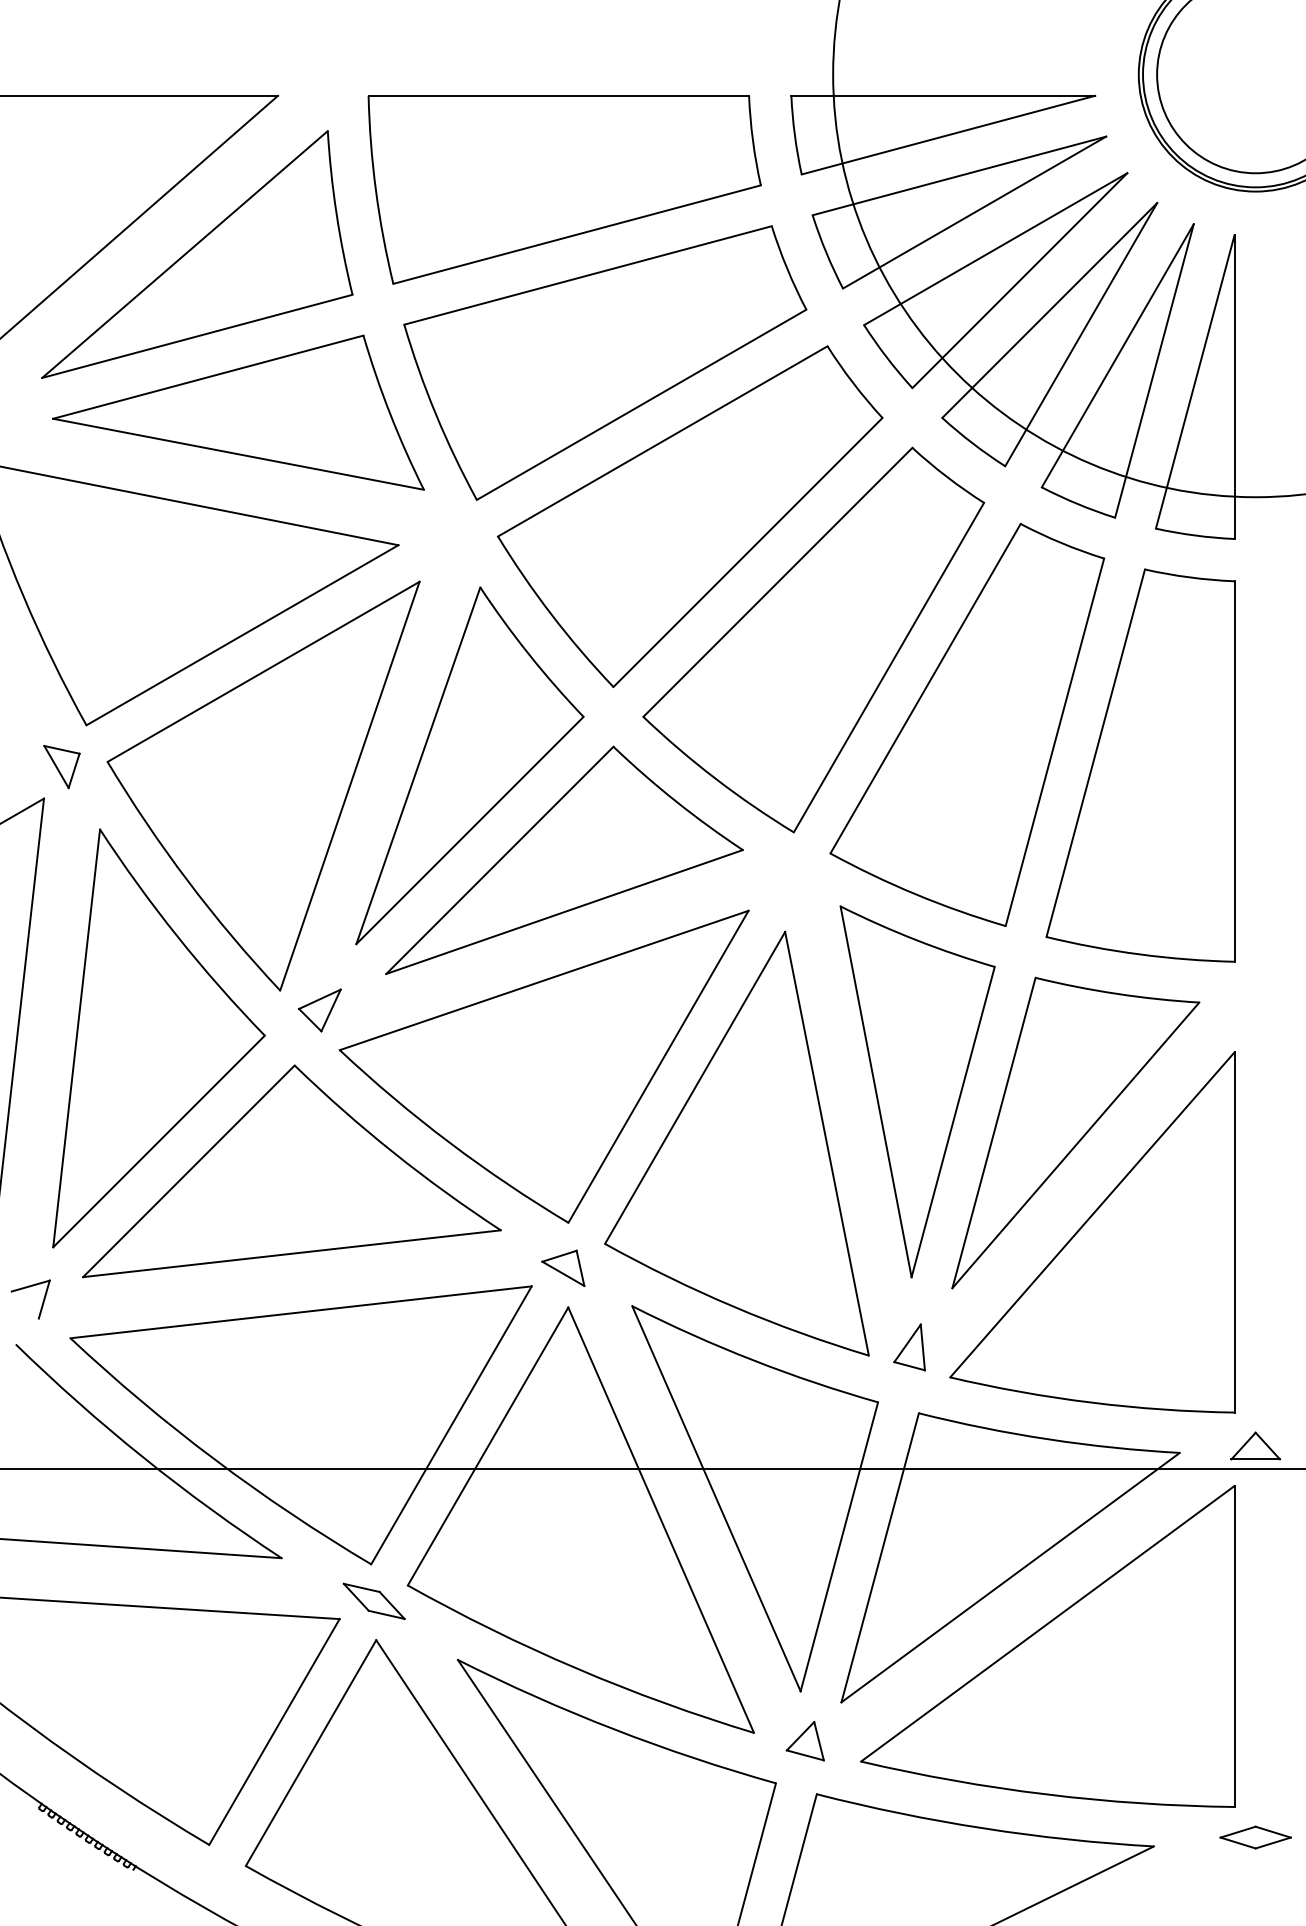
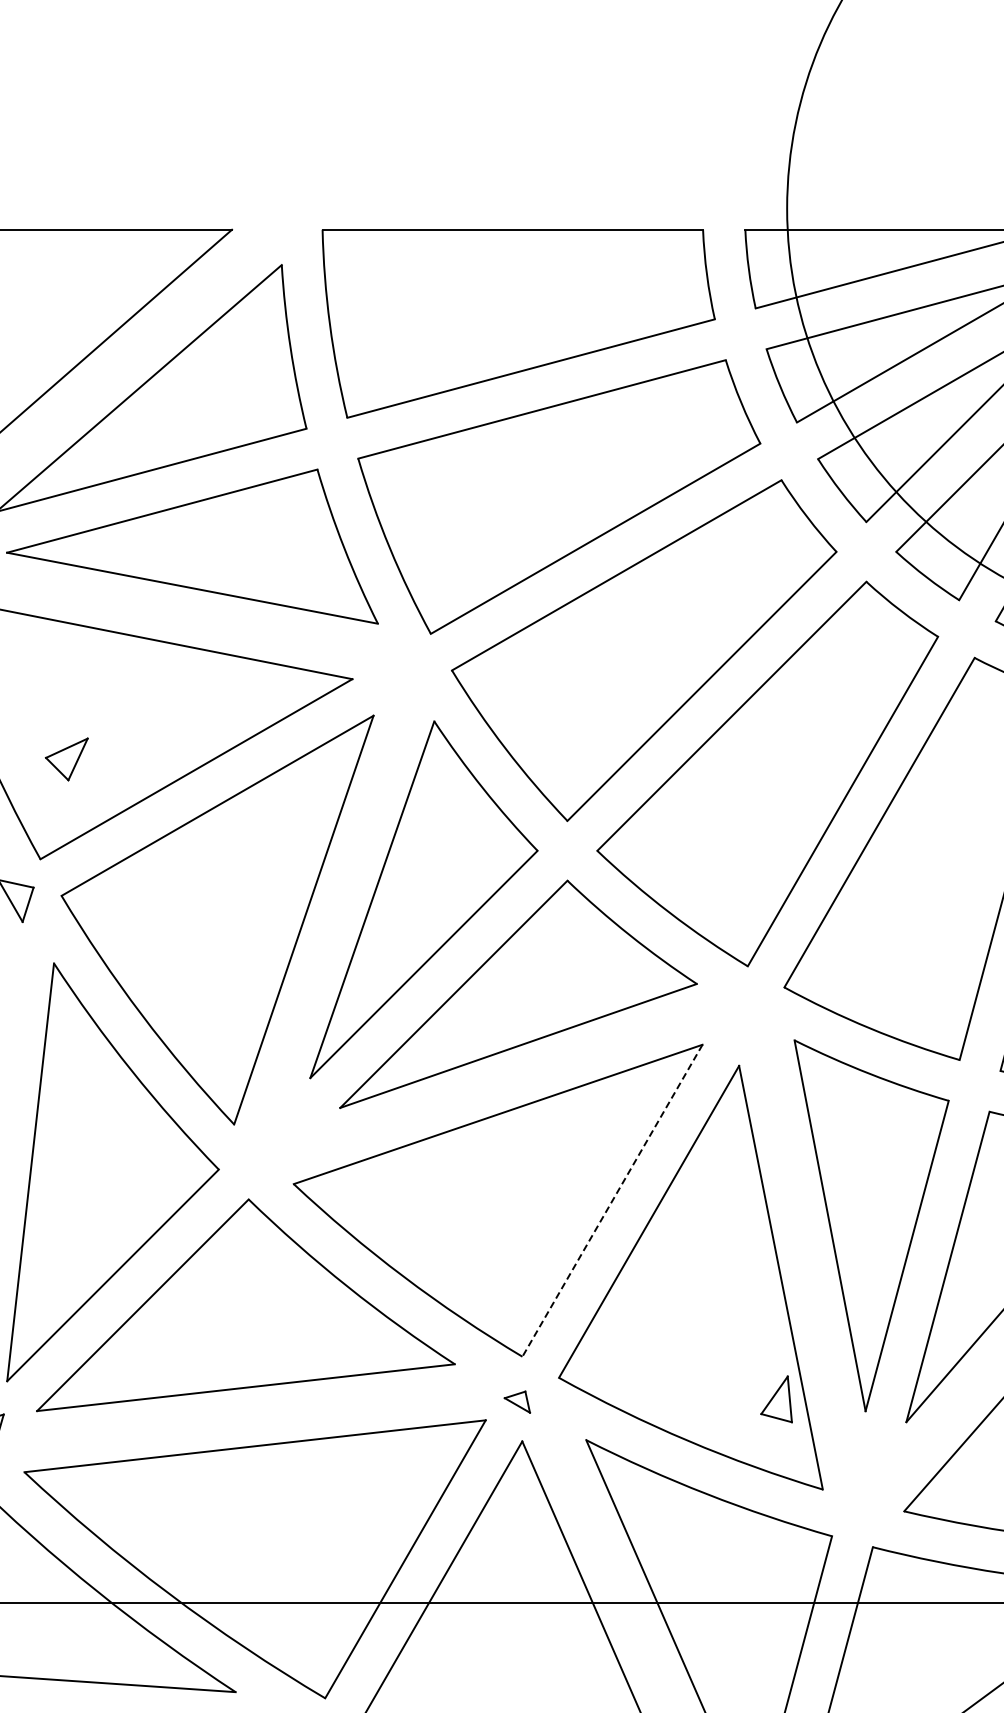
part: (319, 1010) -> (66, 759), moved
line: (658, 1067) -> (612, 1201), solid -> dashed
part: (563, 1267) -> (517, 1401), size x0.6
part: (909, 1347) -> (776, 1399), moved

